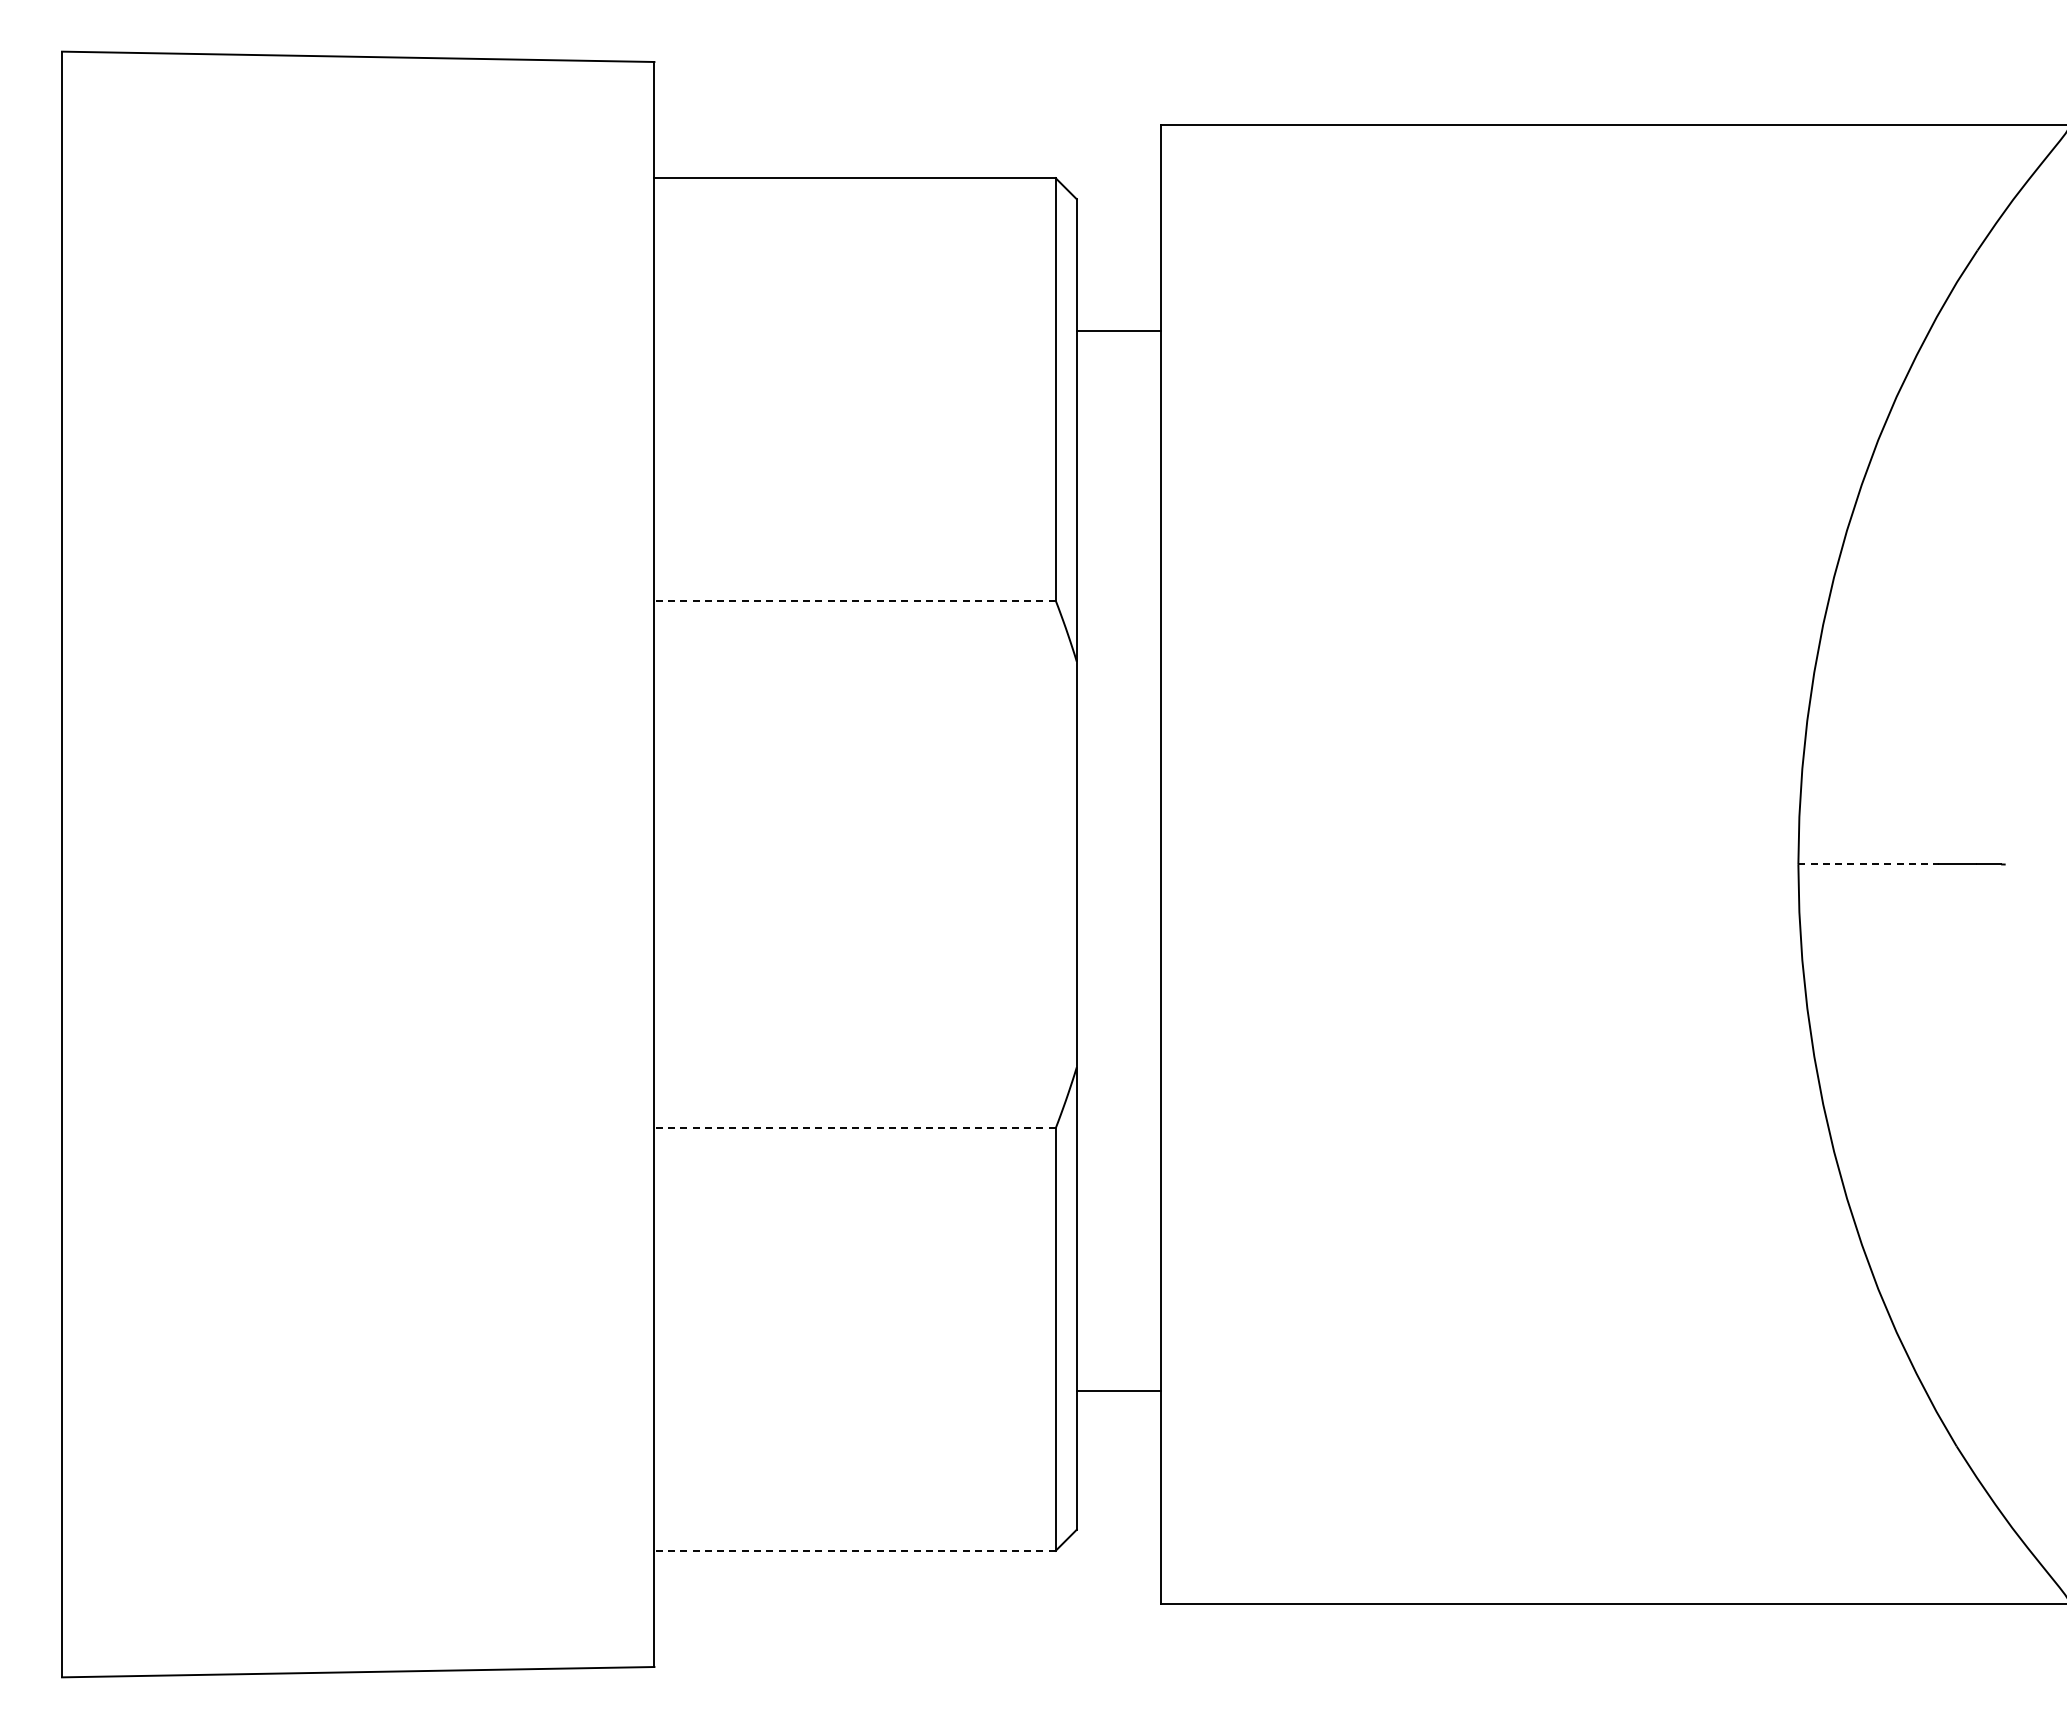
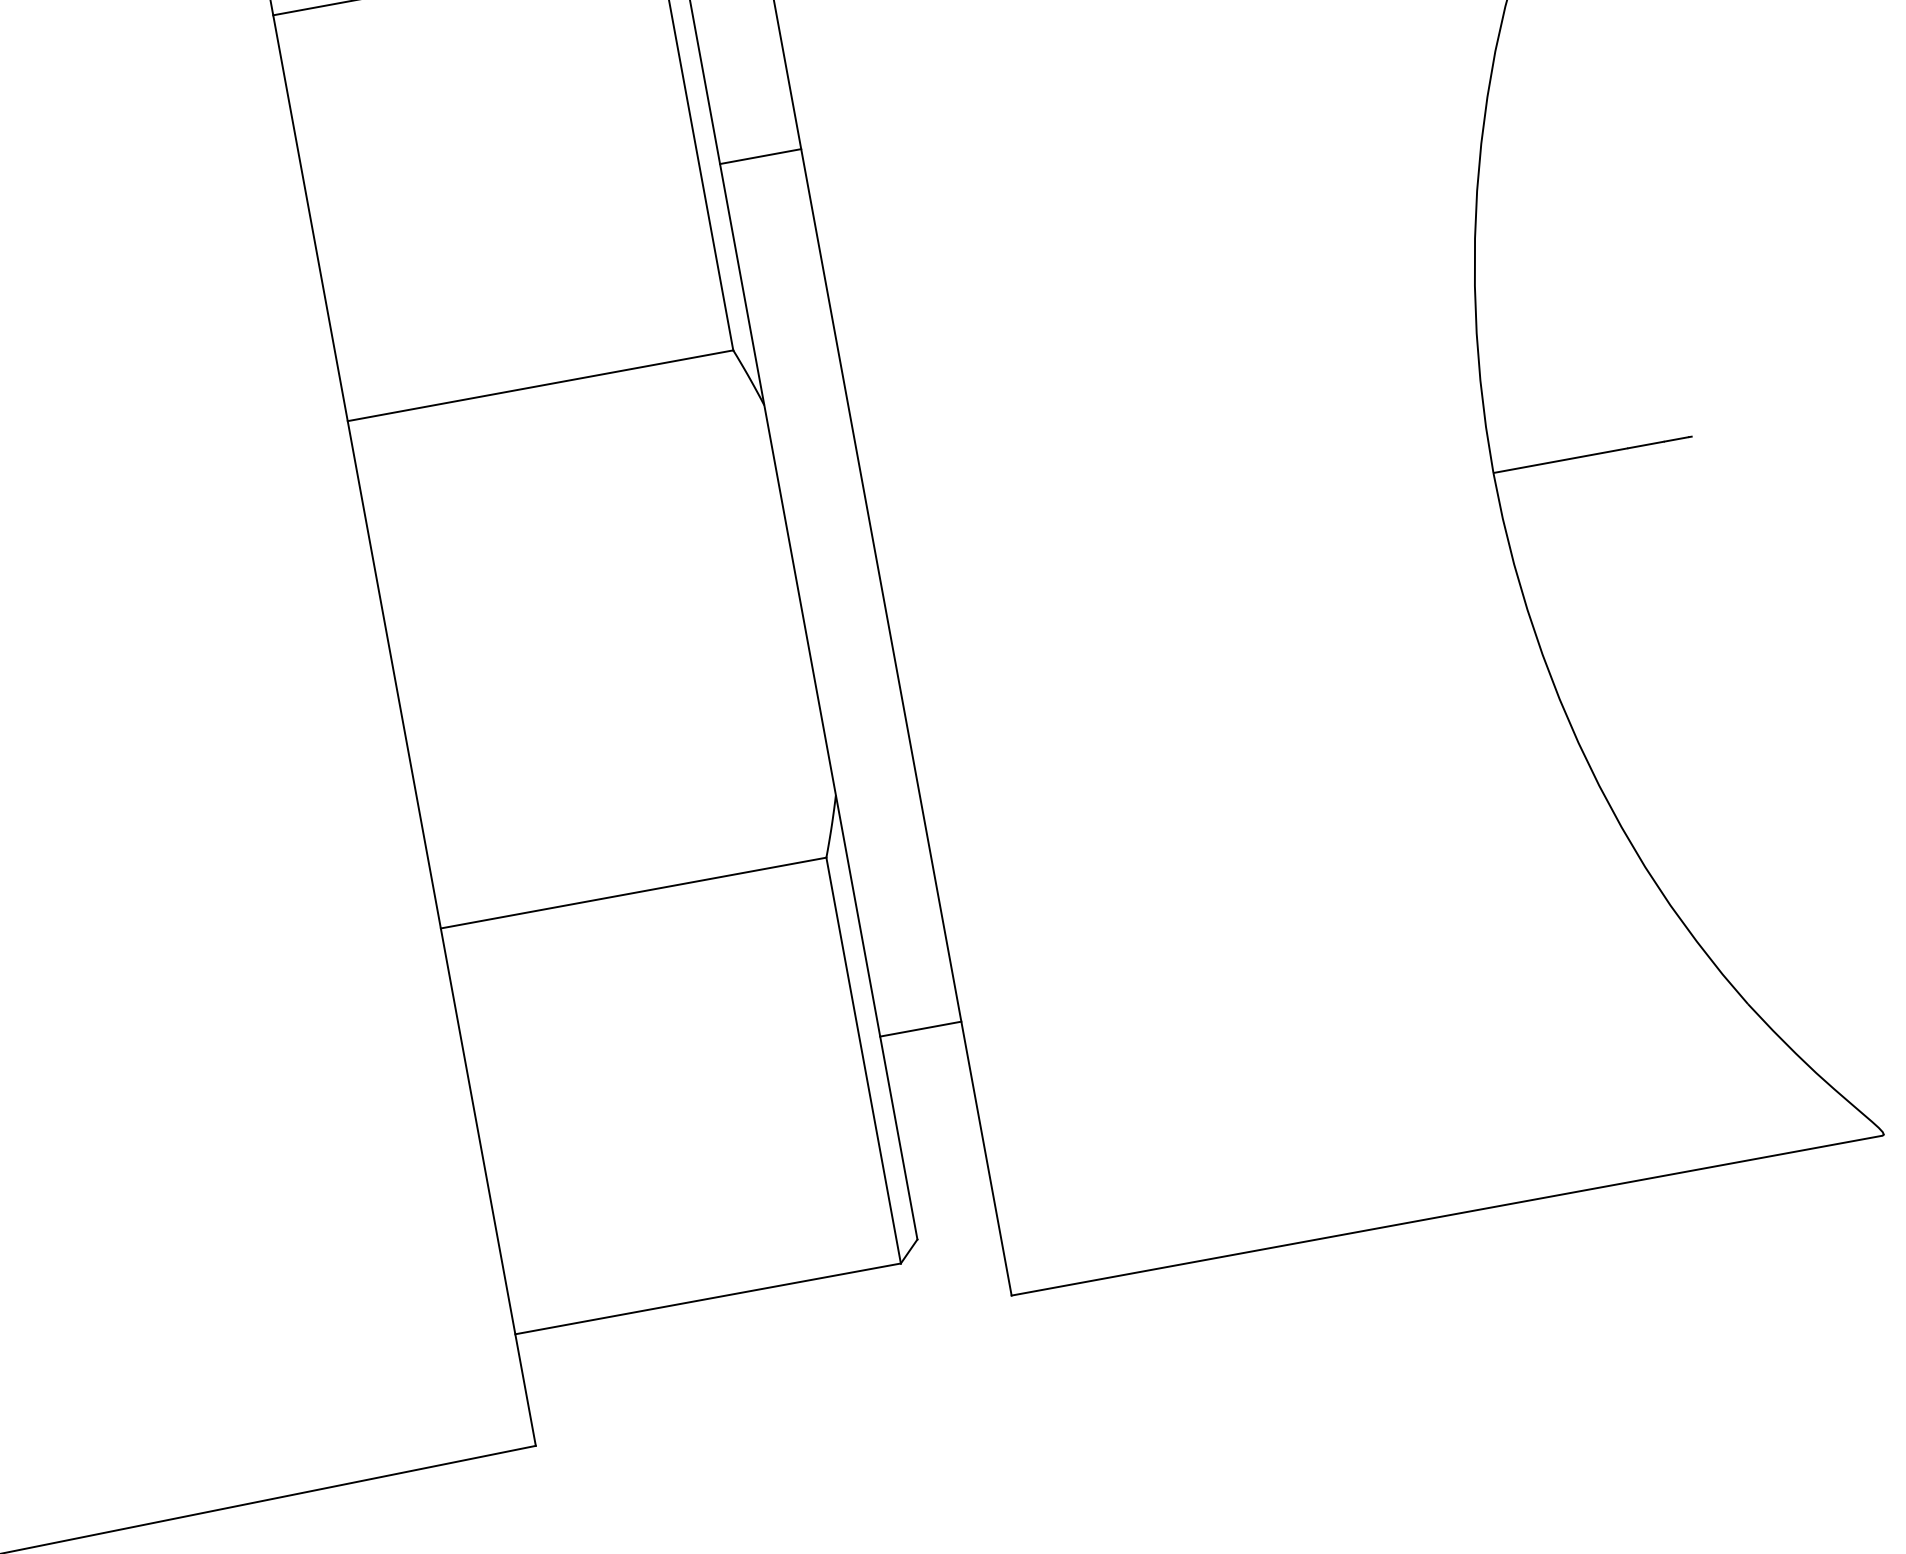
line: (1118, 331) -> (760, 156), moved
line: (855, 600) -> (540, 385), dashed -> solid
line: (1867, 864) -> (1559, 460), dashed -> solid
line: (855, 1128) -> (634, 892), dashed -> solid
line: (1118, 1390) -> (920, 1029), moved
line: (855, 1550) -> (708, 1298), dashed -> solid

